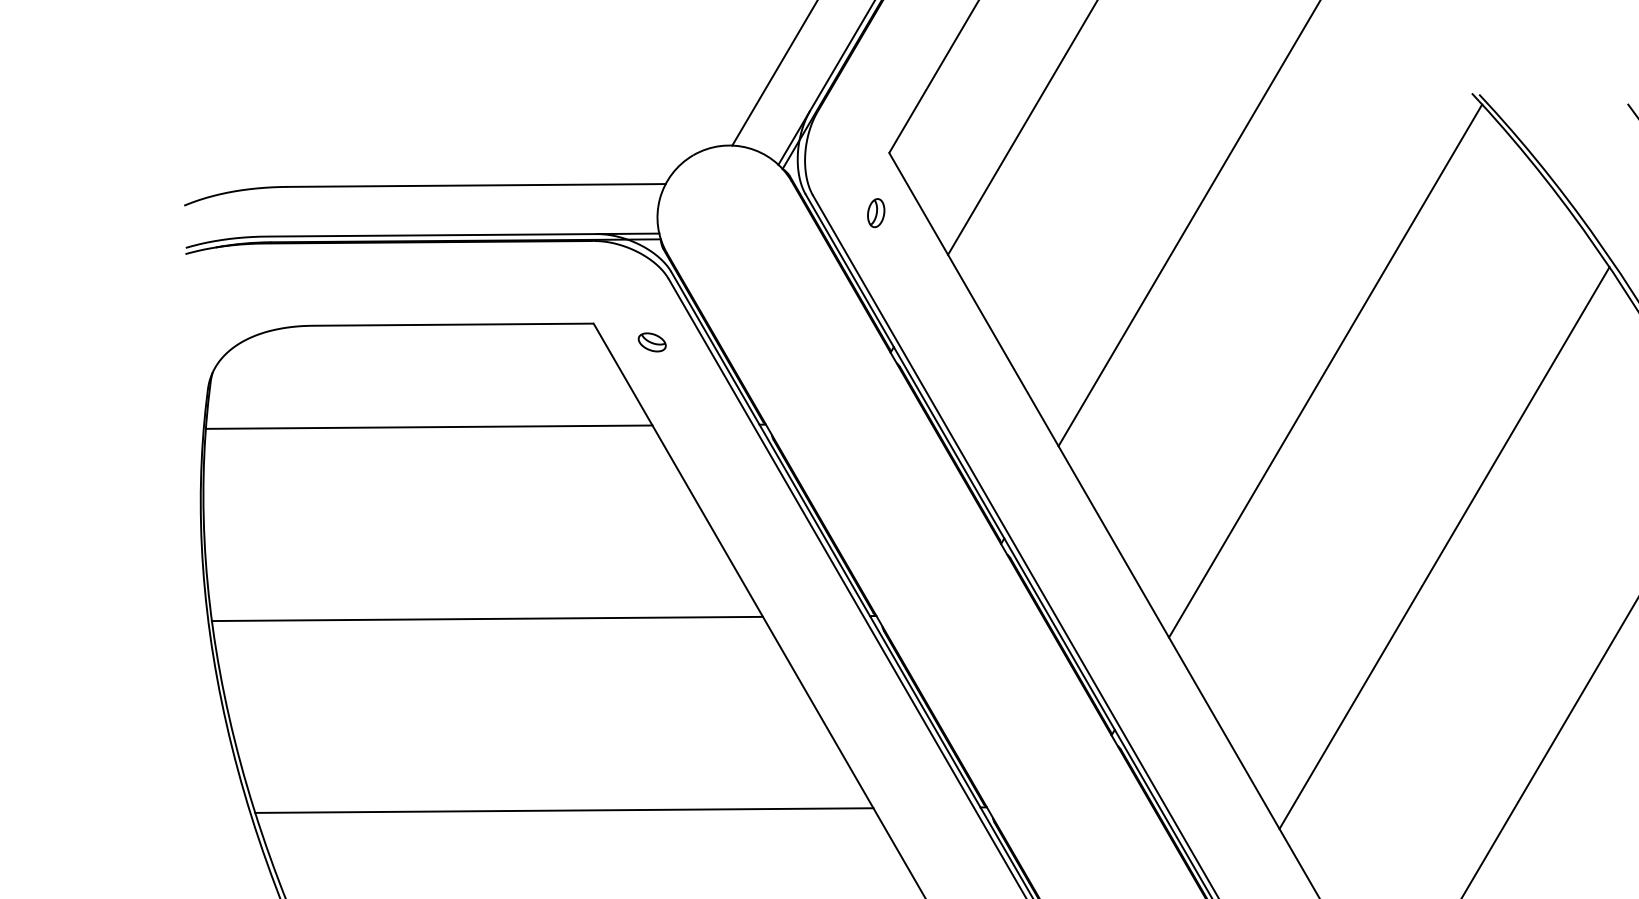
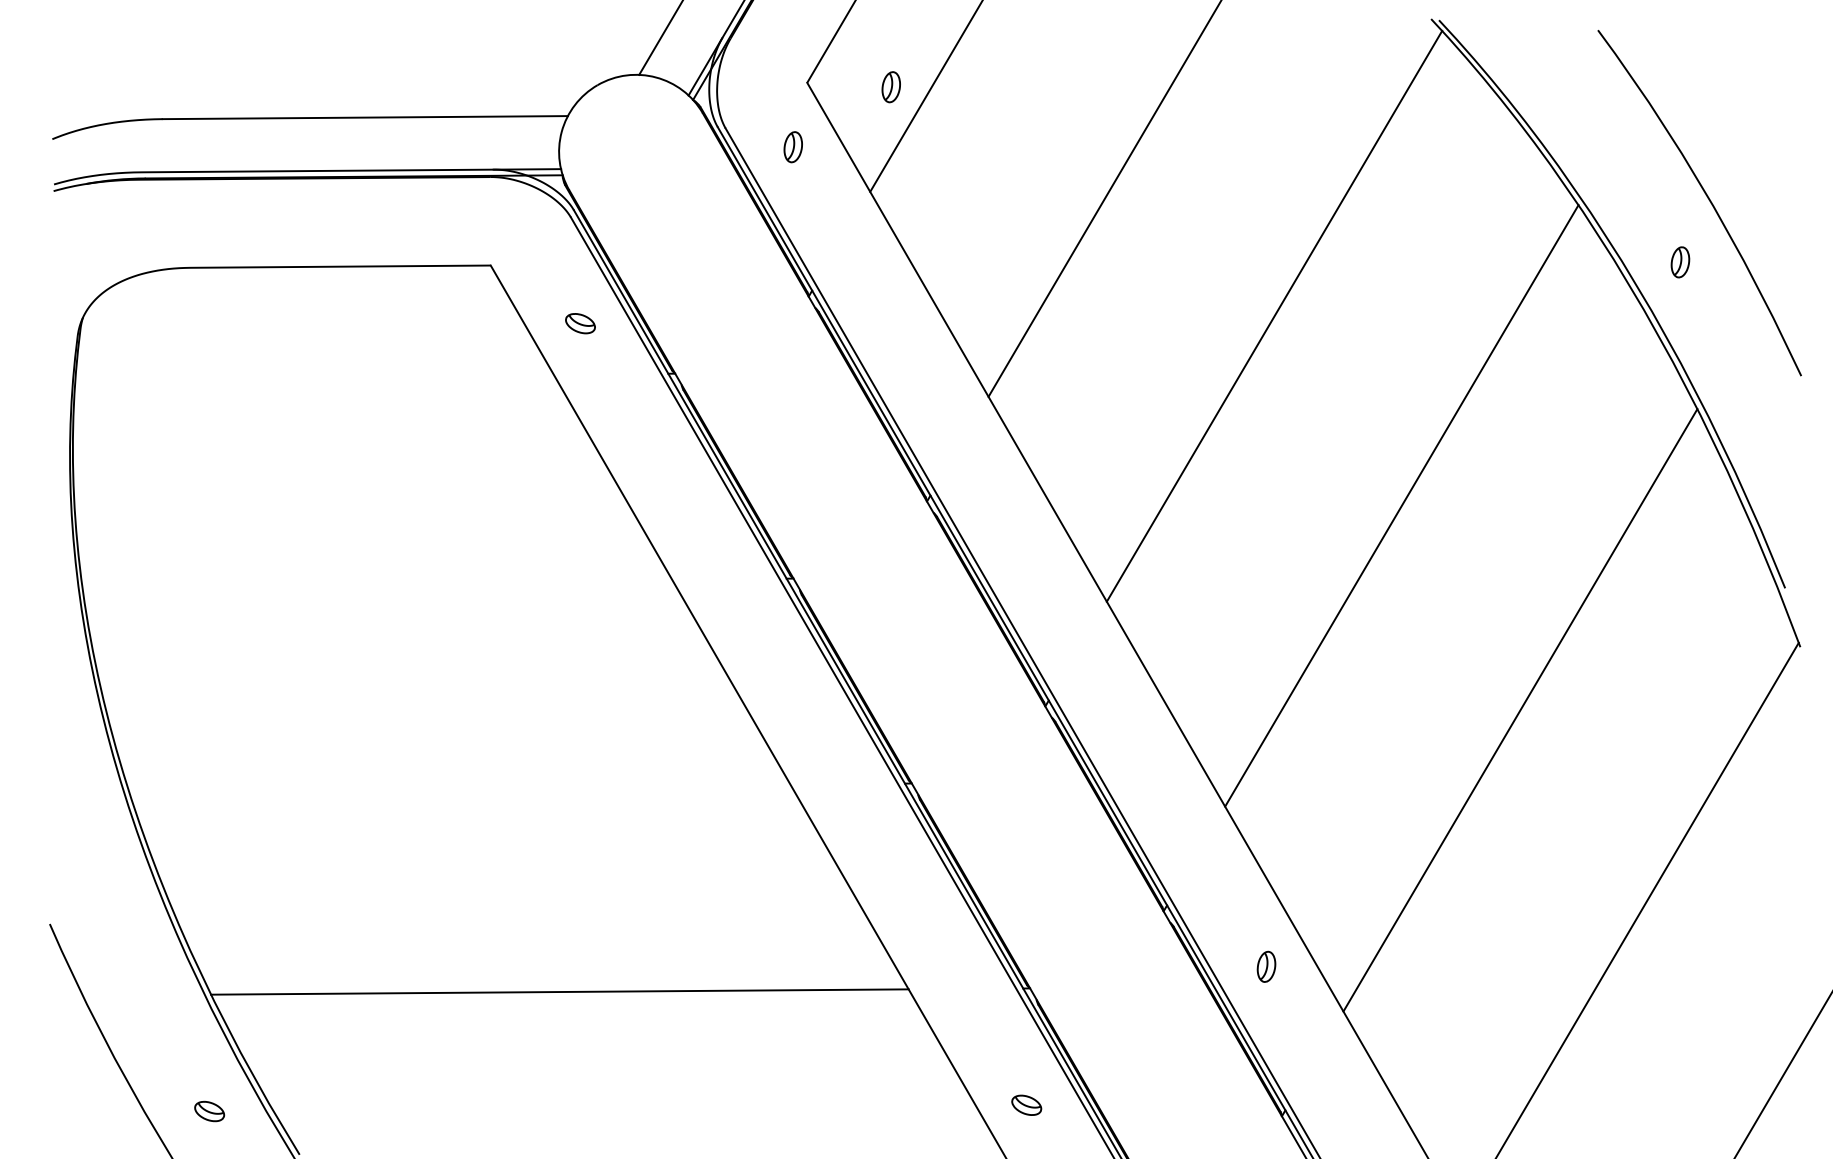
part: (966, 157) -> (890, 87), added
part: (652, 342) -> (580, 323), moved
line: (429, 427) -> (314, 376), removed
line: (486, 618) -> (376, 581), removed
line: (564, 810) -> (459, 786), removed

